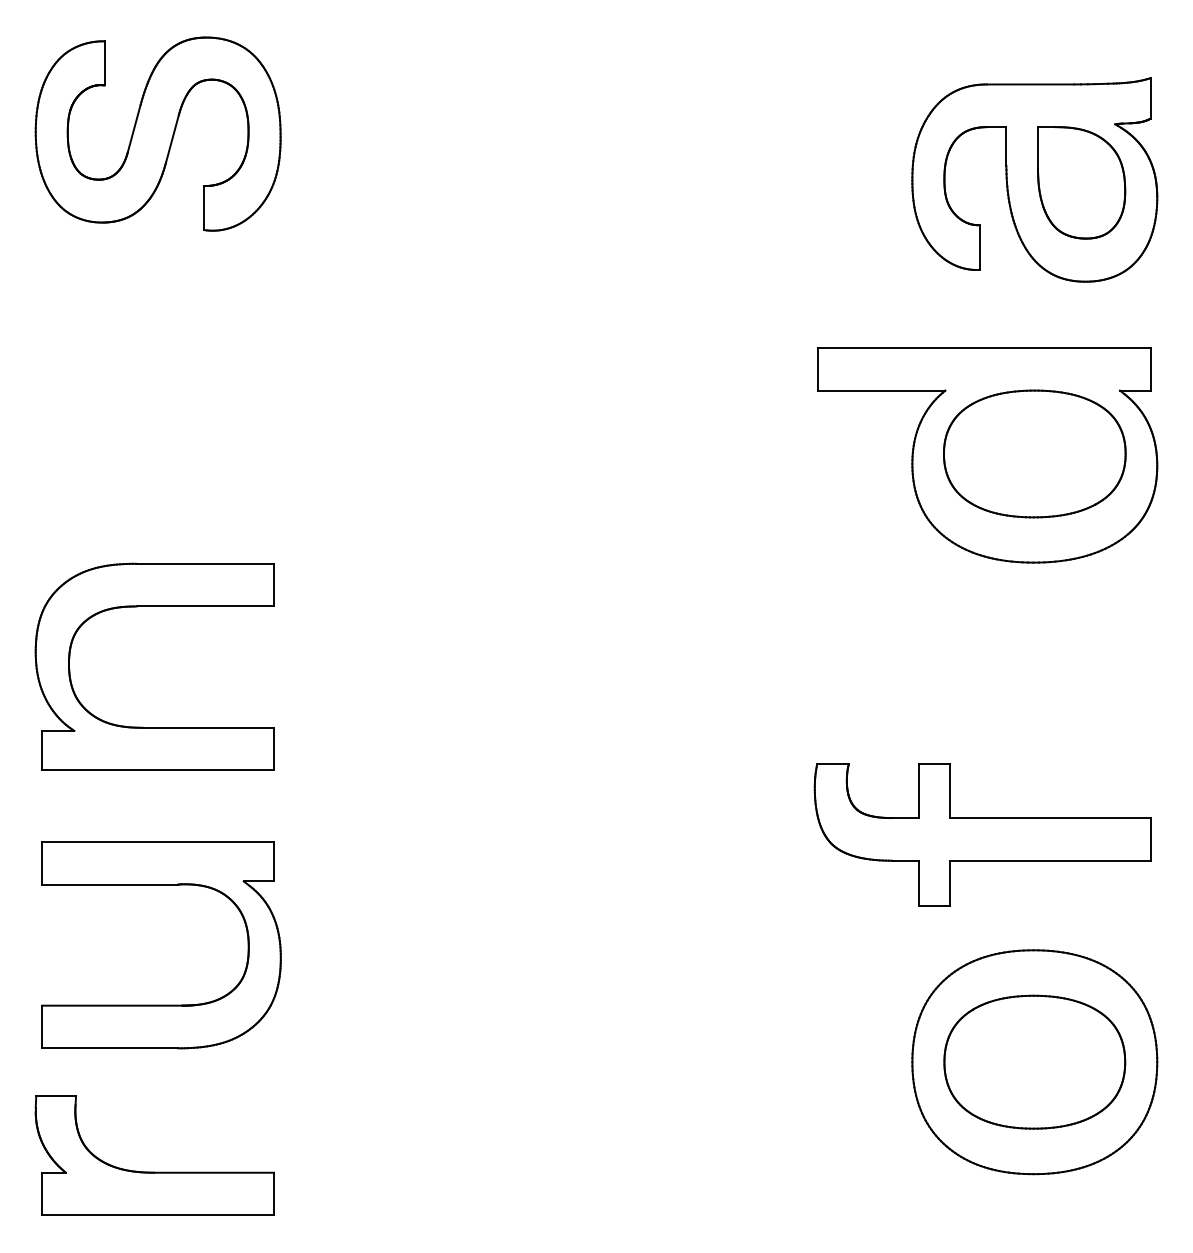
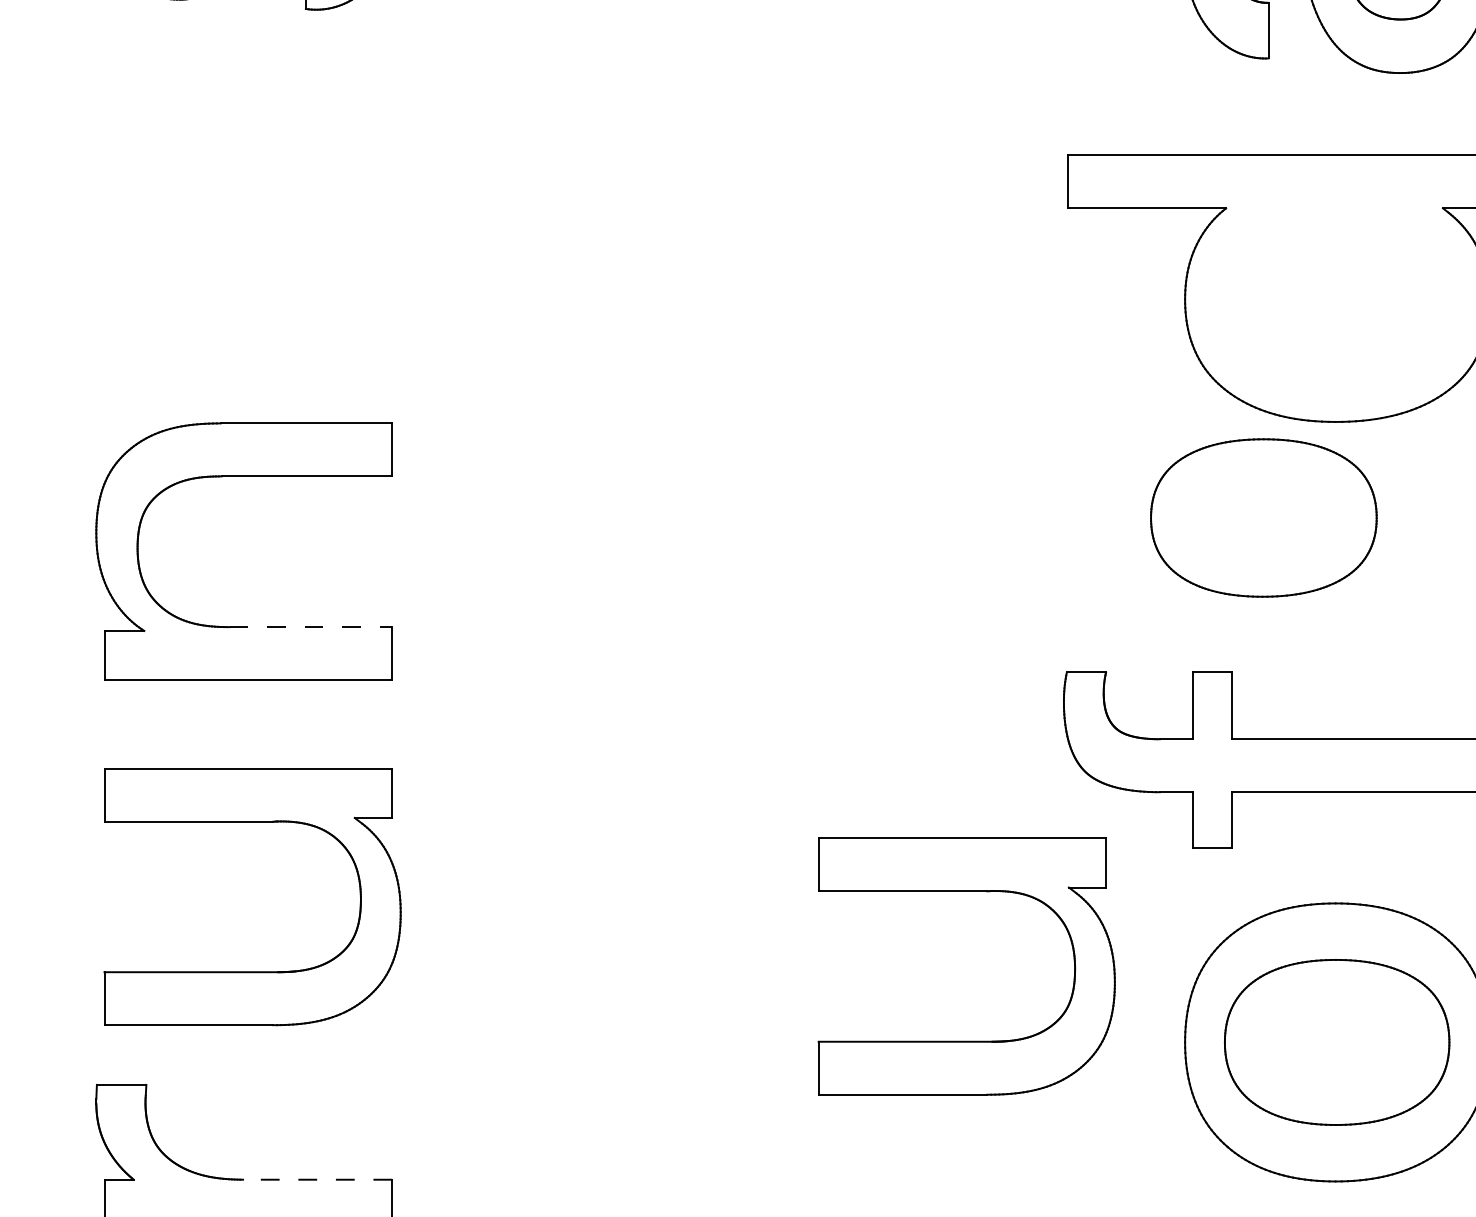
part: (1034, 453) -> (1263, 517), moved
line: (208, 727) -> (310, 626), solid -> dashed
part: (736, 1060) -> (966, 1040), added
line: (213, 1172) -> (317, 1179), solid -> dashed

